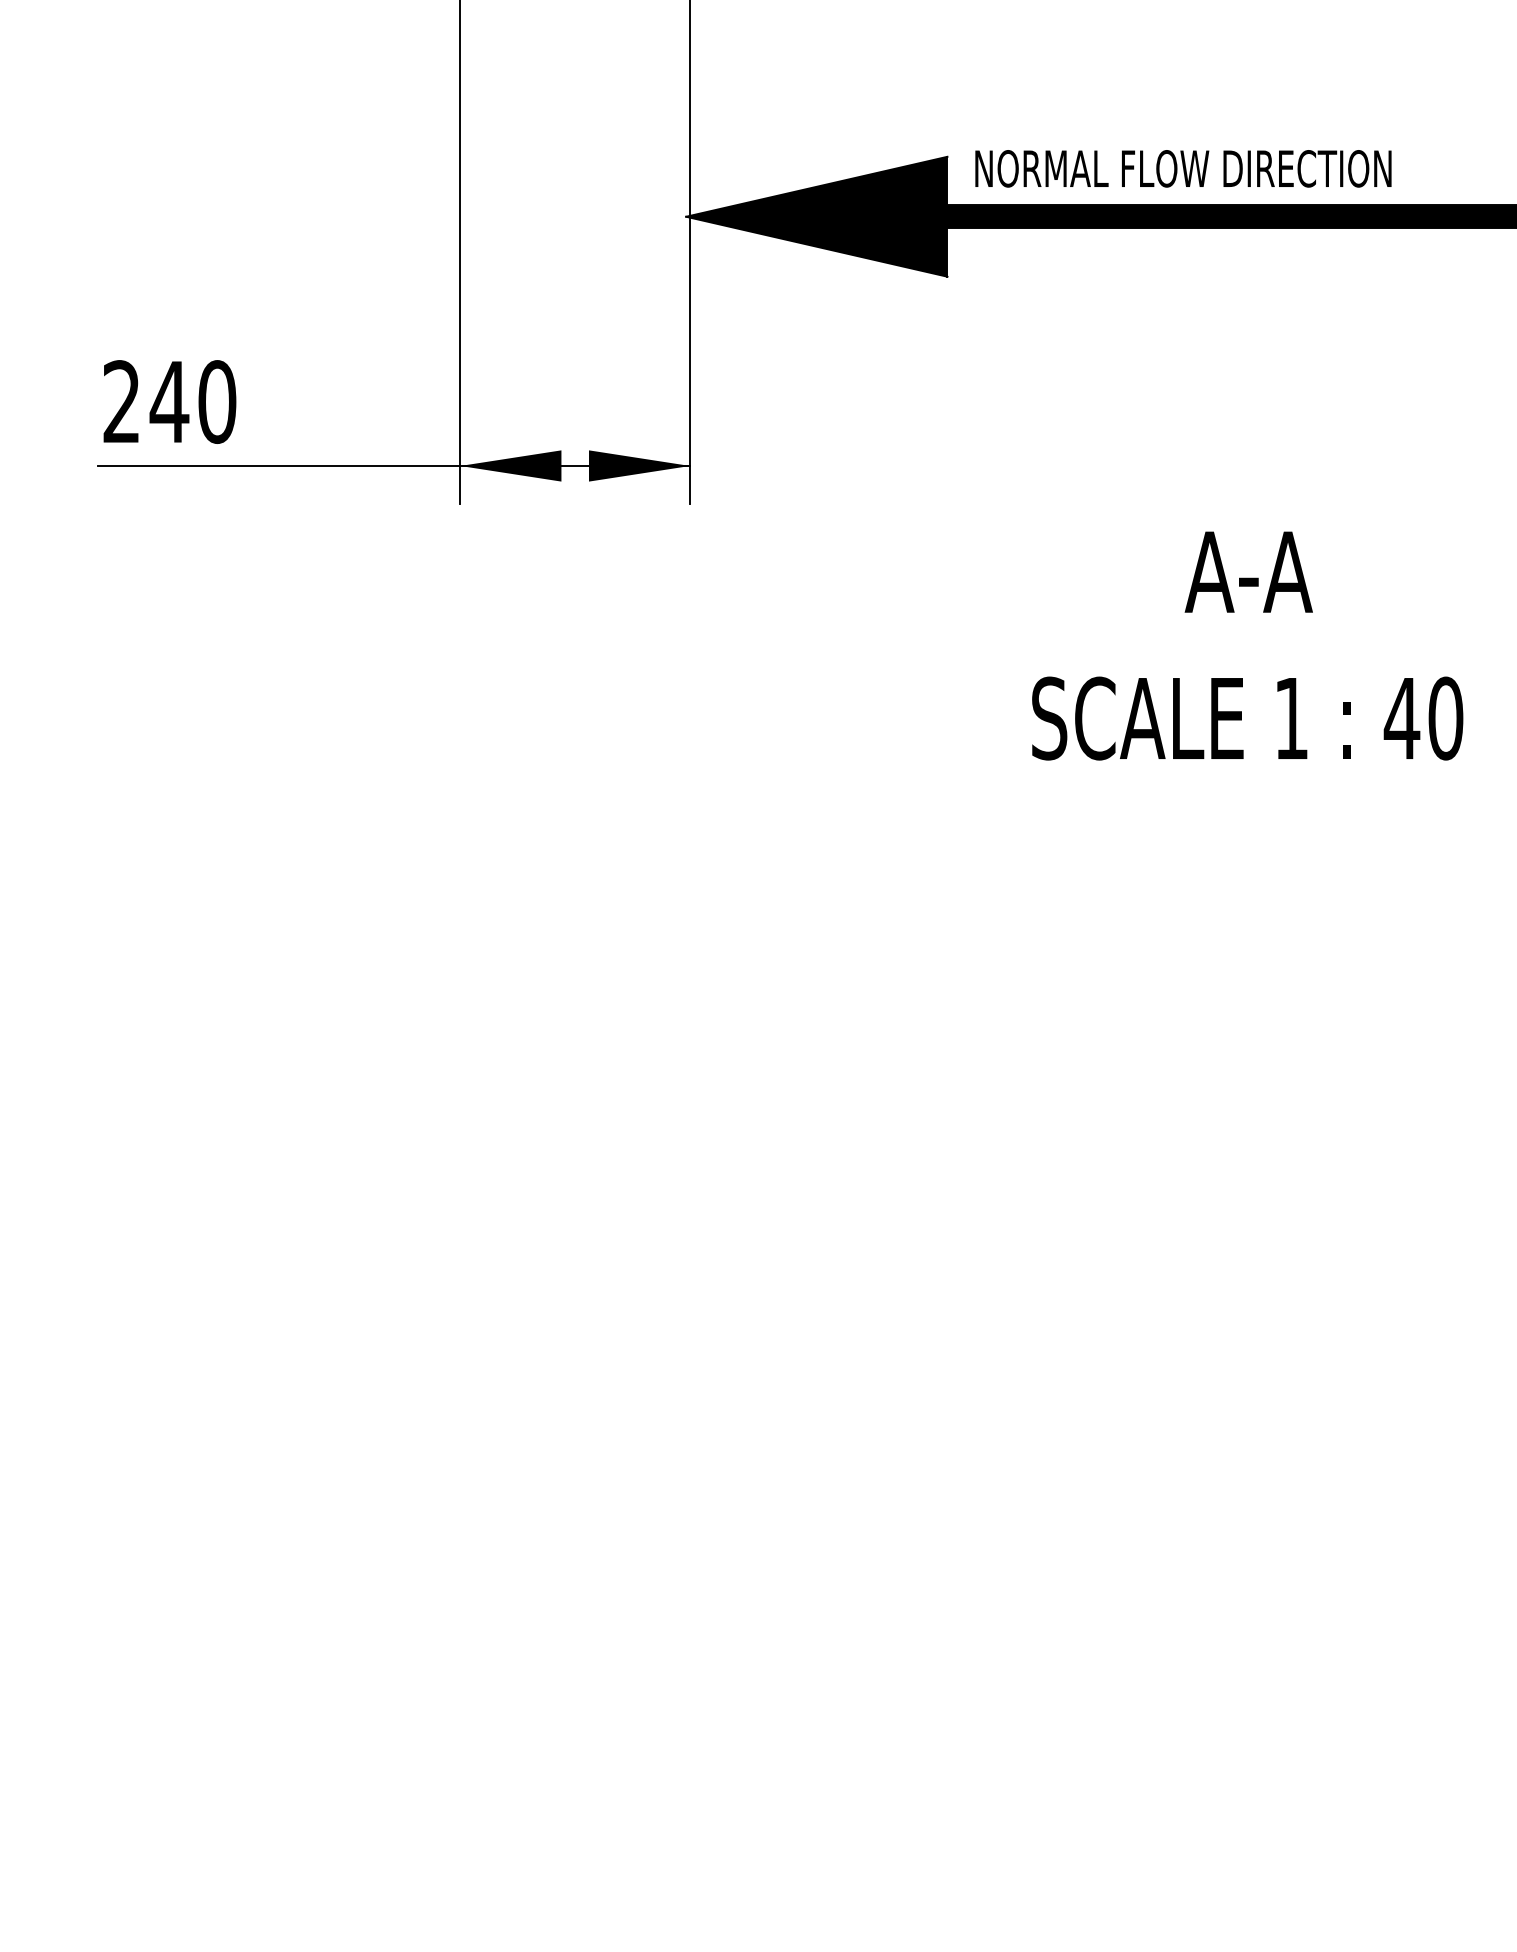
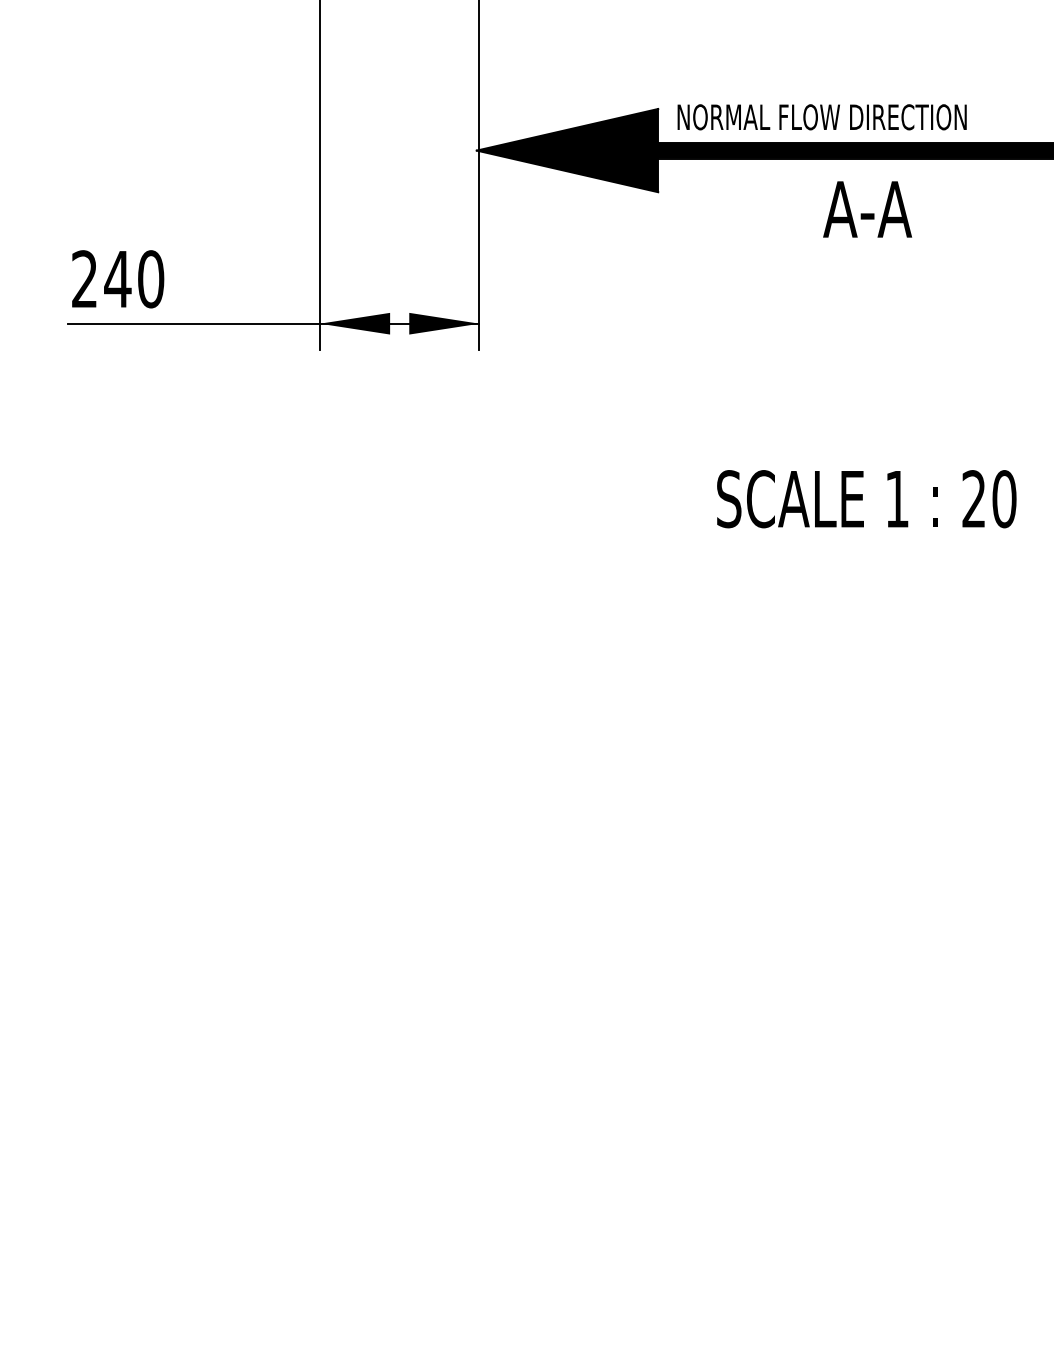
text: (1248, 572) -> (867, 209), moved
text: (1401, 717) -> (973, 498), 40 -> 20

